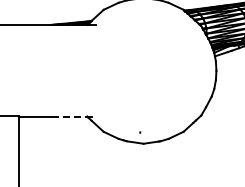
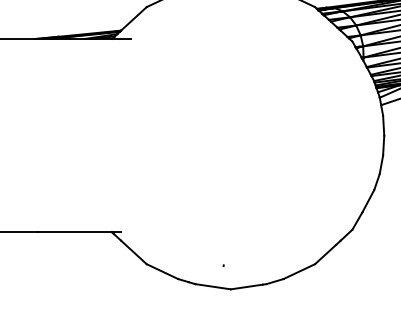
line: (69, 116) -> (74, 231), dashed -> solid

